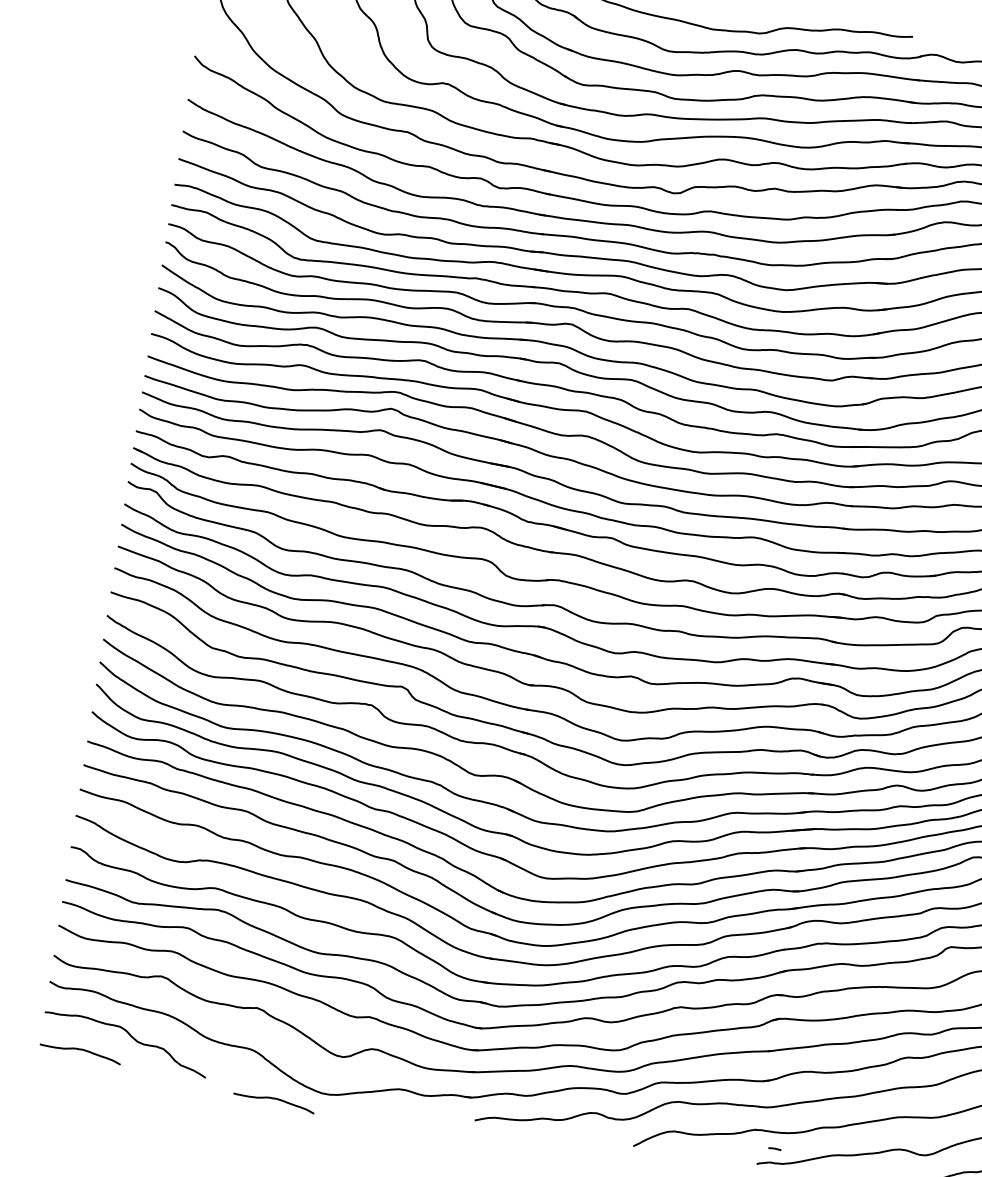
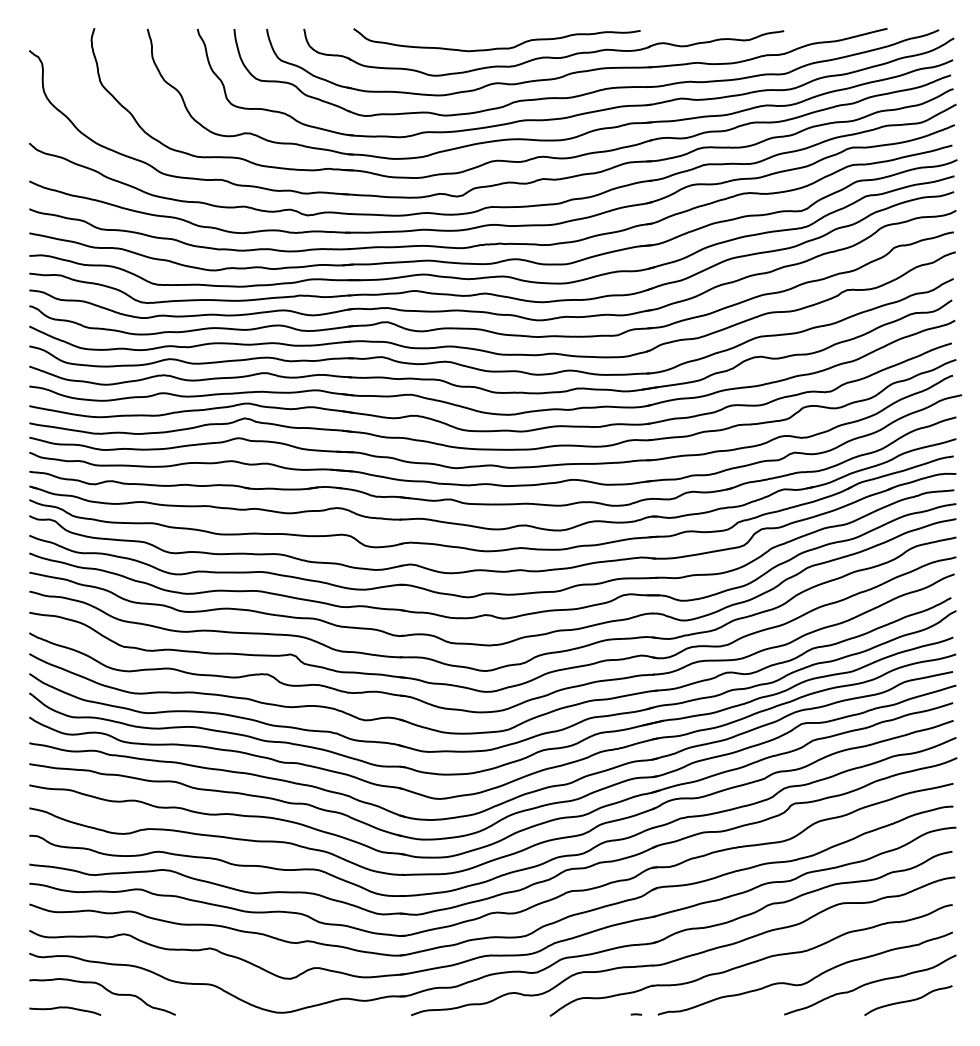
curve: (274, 1099) -> (237, 1024), removed
line: (774, 1148) -> (636, 1014), moved

